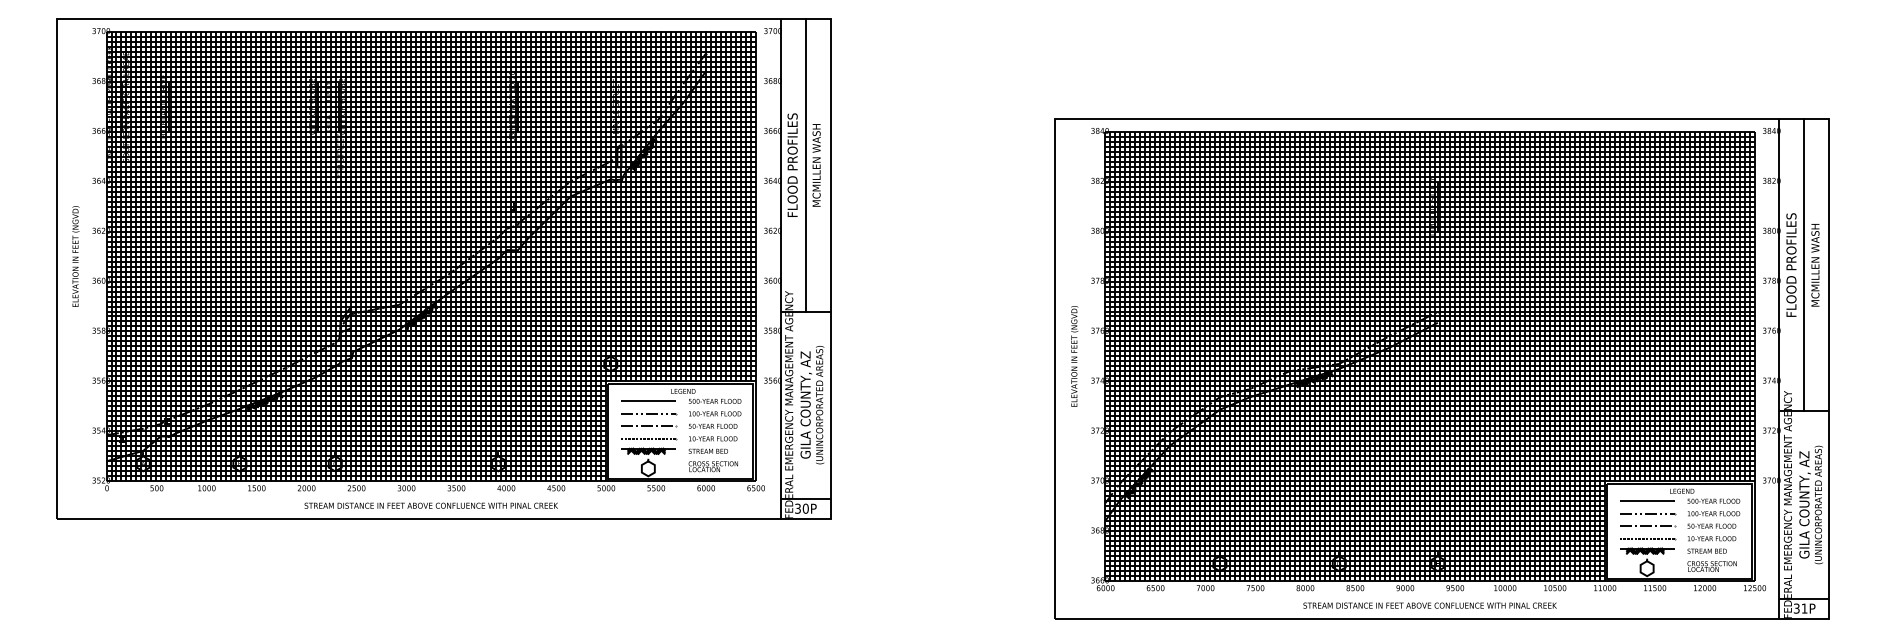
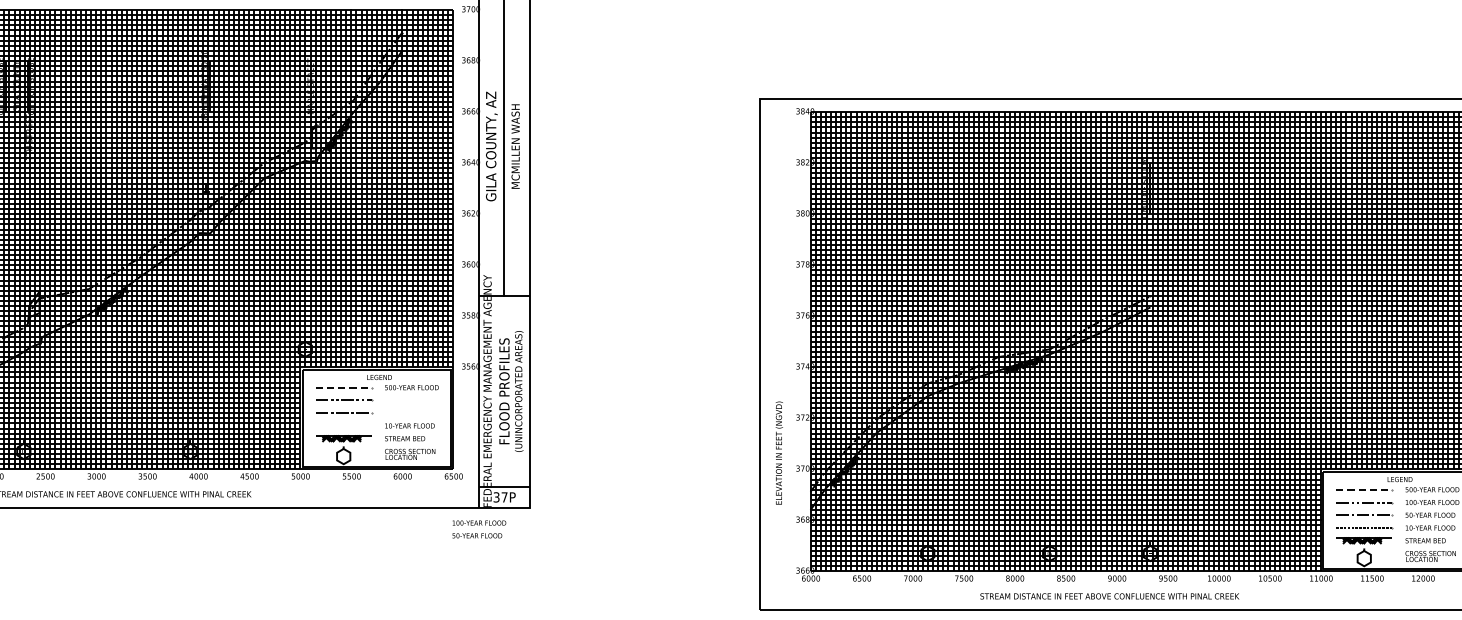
text: (793, 164) -> (492, 145), FLOOD PROFILES -> GILA COUNTY, AZ
text: (1074, 356) -> (779, 453), moved
line: (648, 401) -> (343, 387), solid -> dashed
text: (806, 404) -> (505, 390), GILA COUNTY, AZ -> FLOOD PROFILES
text: (714, 419) -> (478, 528), moved
line: (649, 439) -> (344, 426), removed
line: (1647, 501) -> (1364, 489), solid -> dashed
text: (805, 508) -> (504, 497), 30P -> 37P
text: (1429, 605) -> (1109, 596), moved

